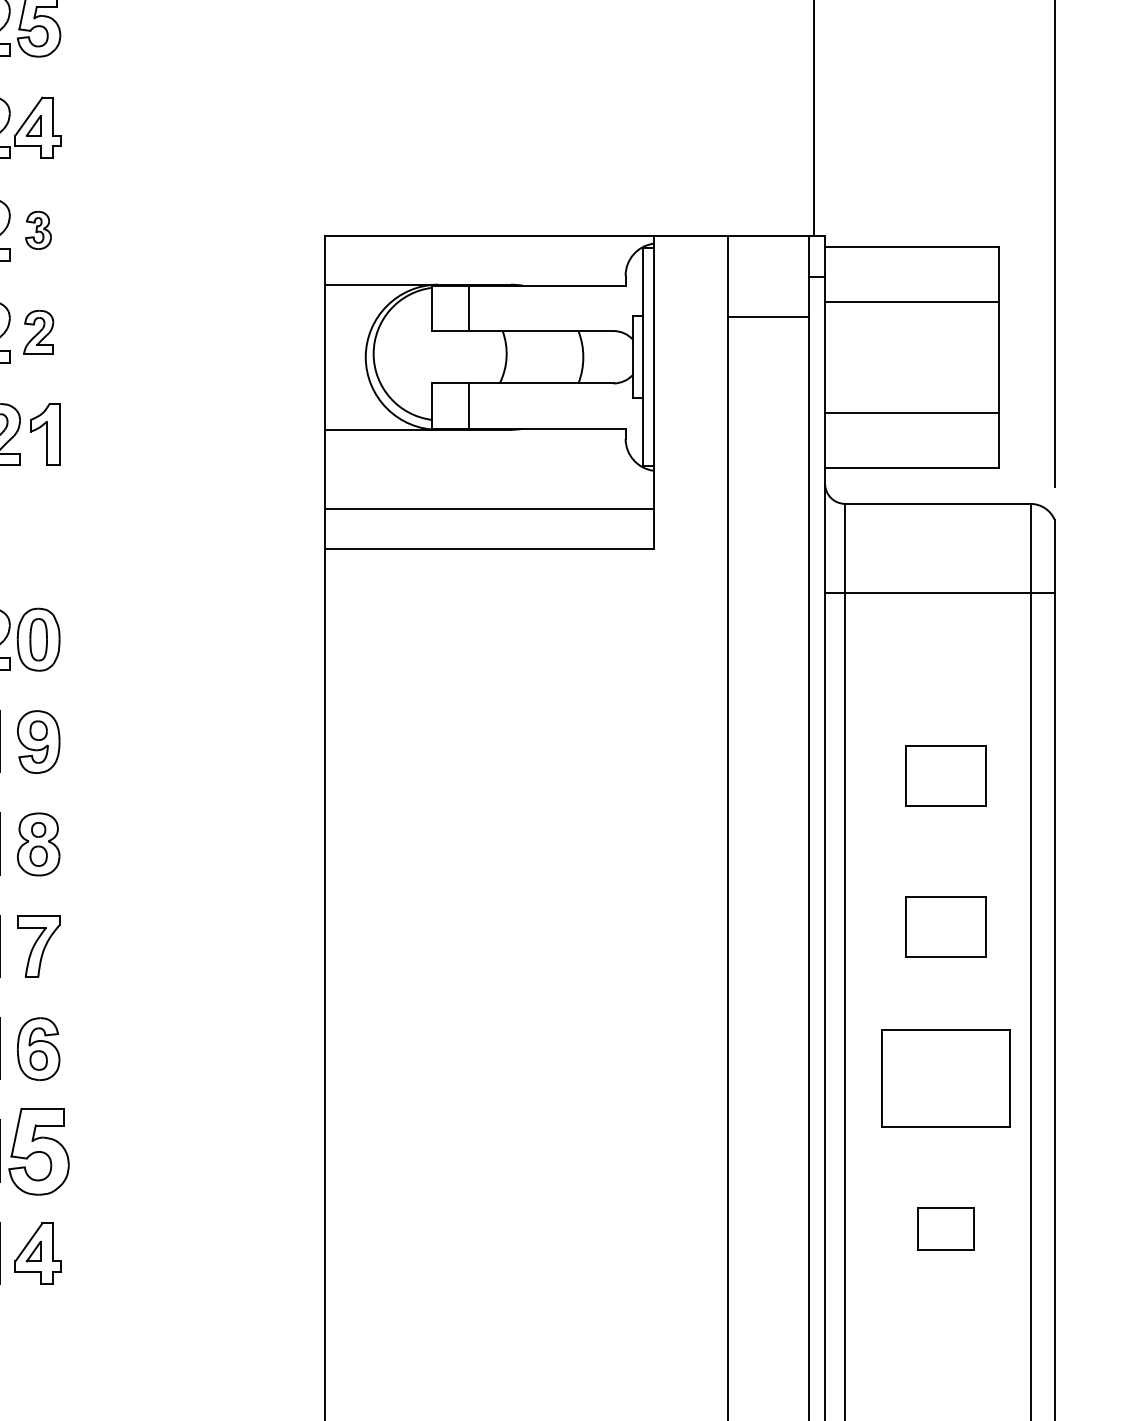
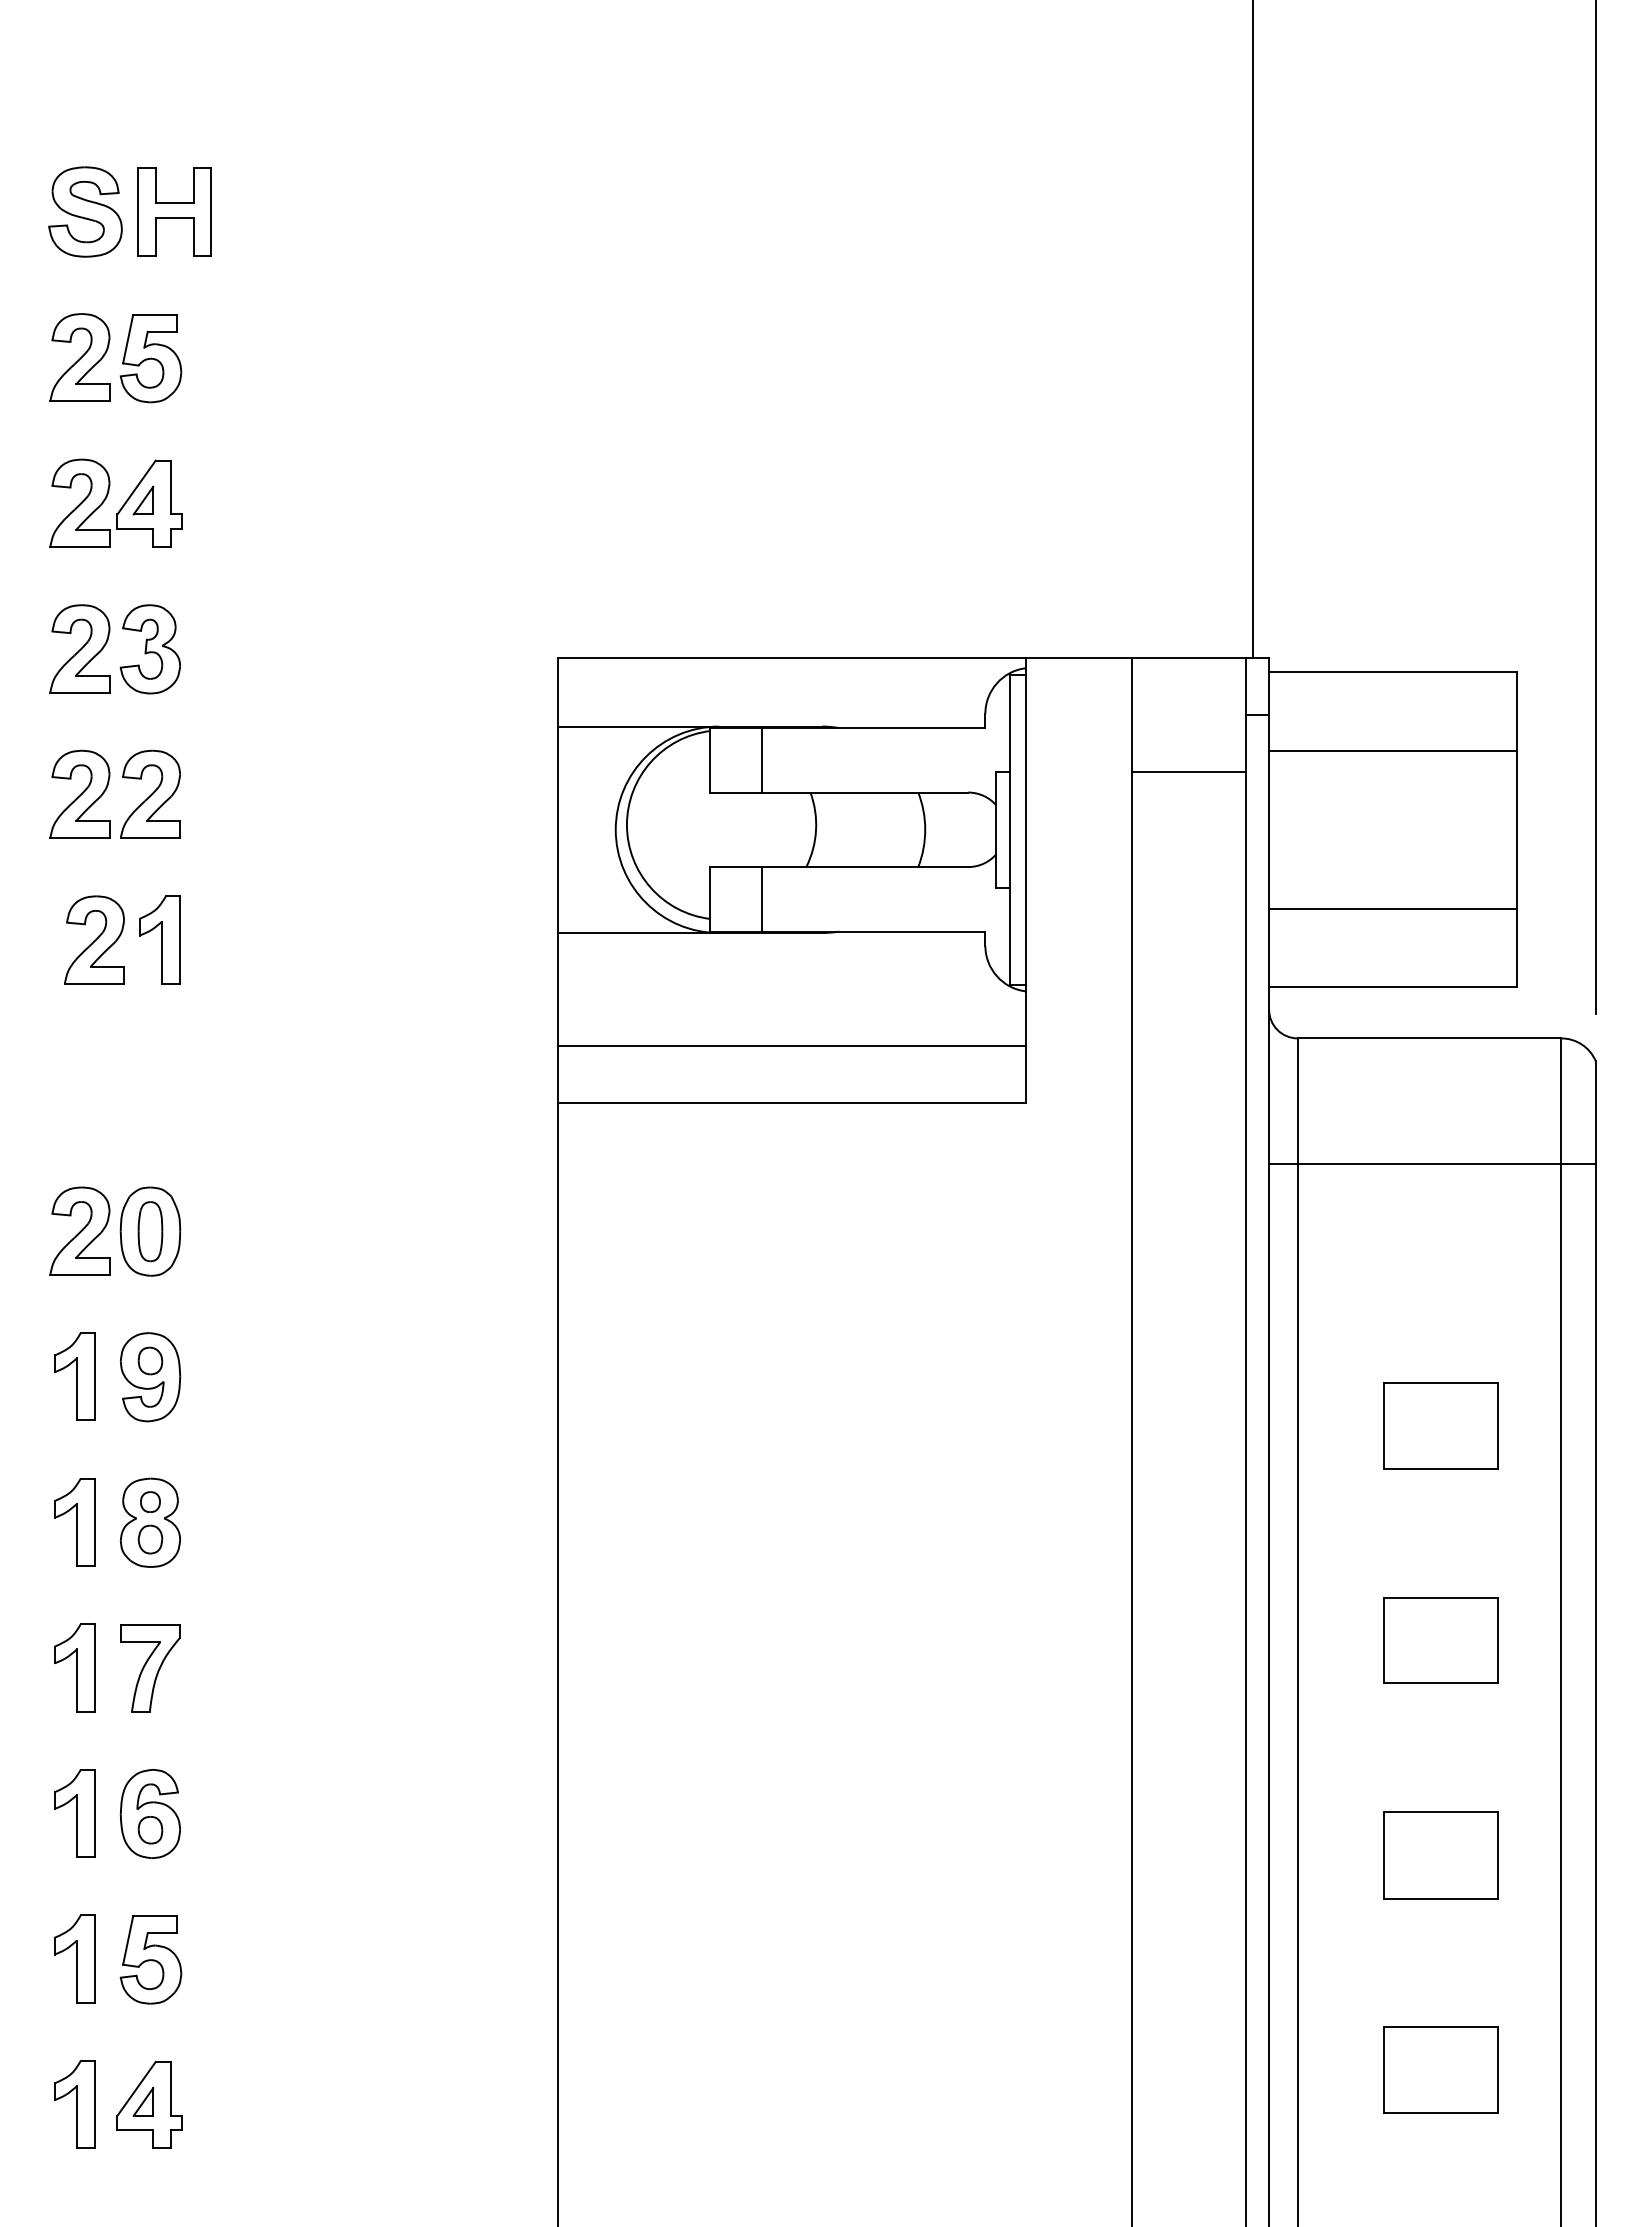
part: (38, 230) -> (149, 649), size x1.67
part: (38, 331) -> (150, 793), size x1.43
part: (945, 1078) -> (1440, 1855), size x0.62
part: (38, 1151) -> (150, 1959), size x0.71
part: (945, 1228) -> (1440, 2069), size x1.43

